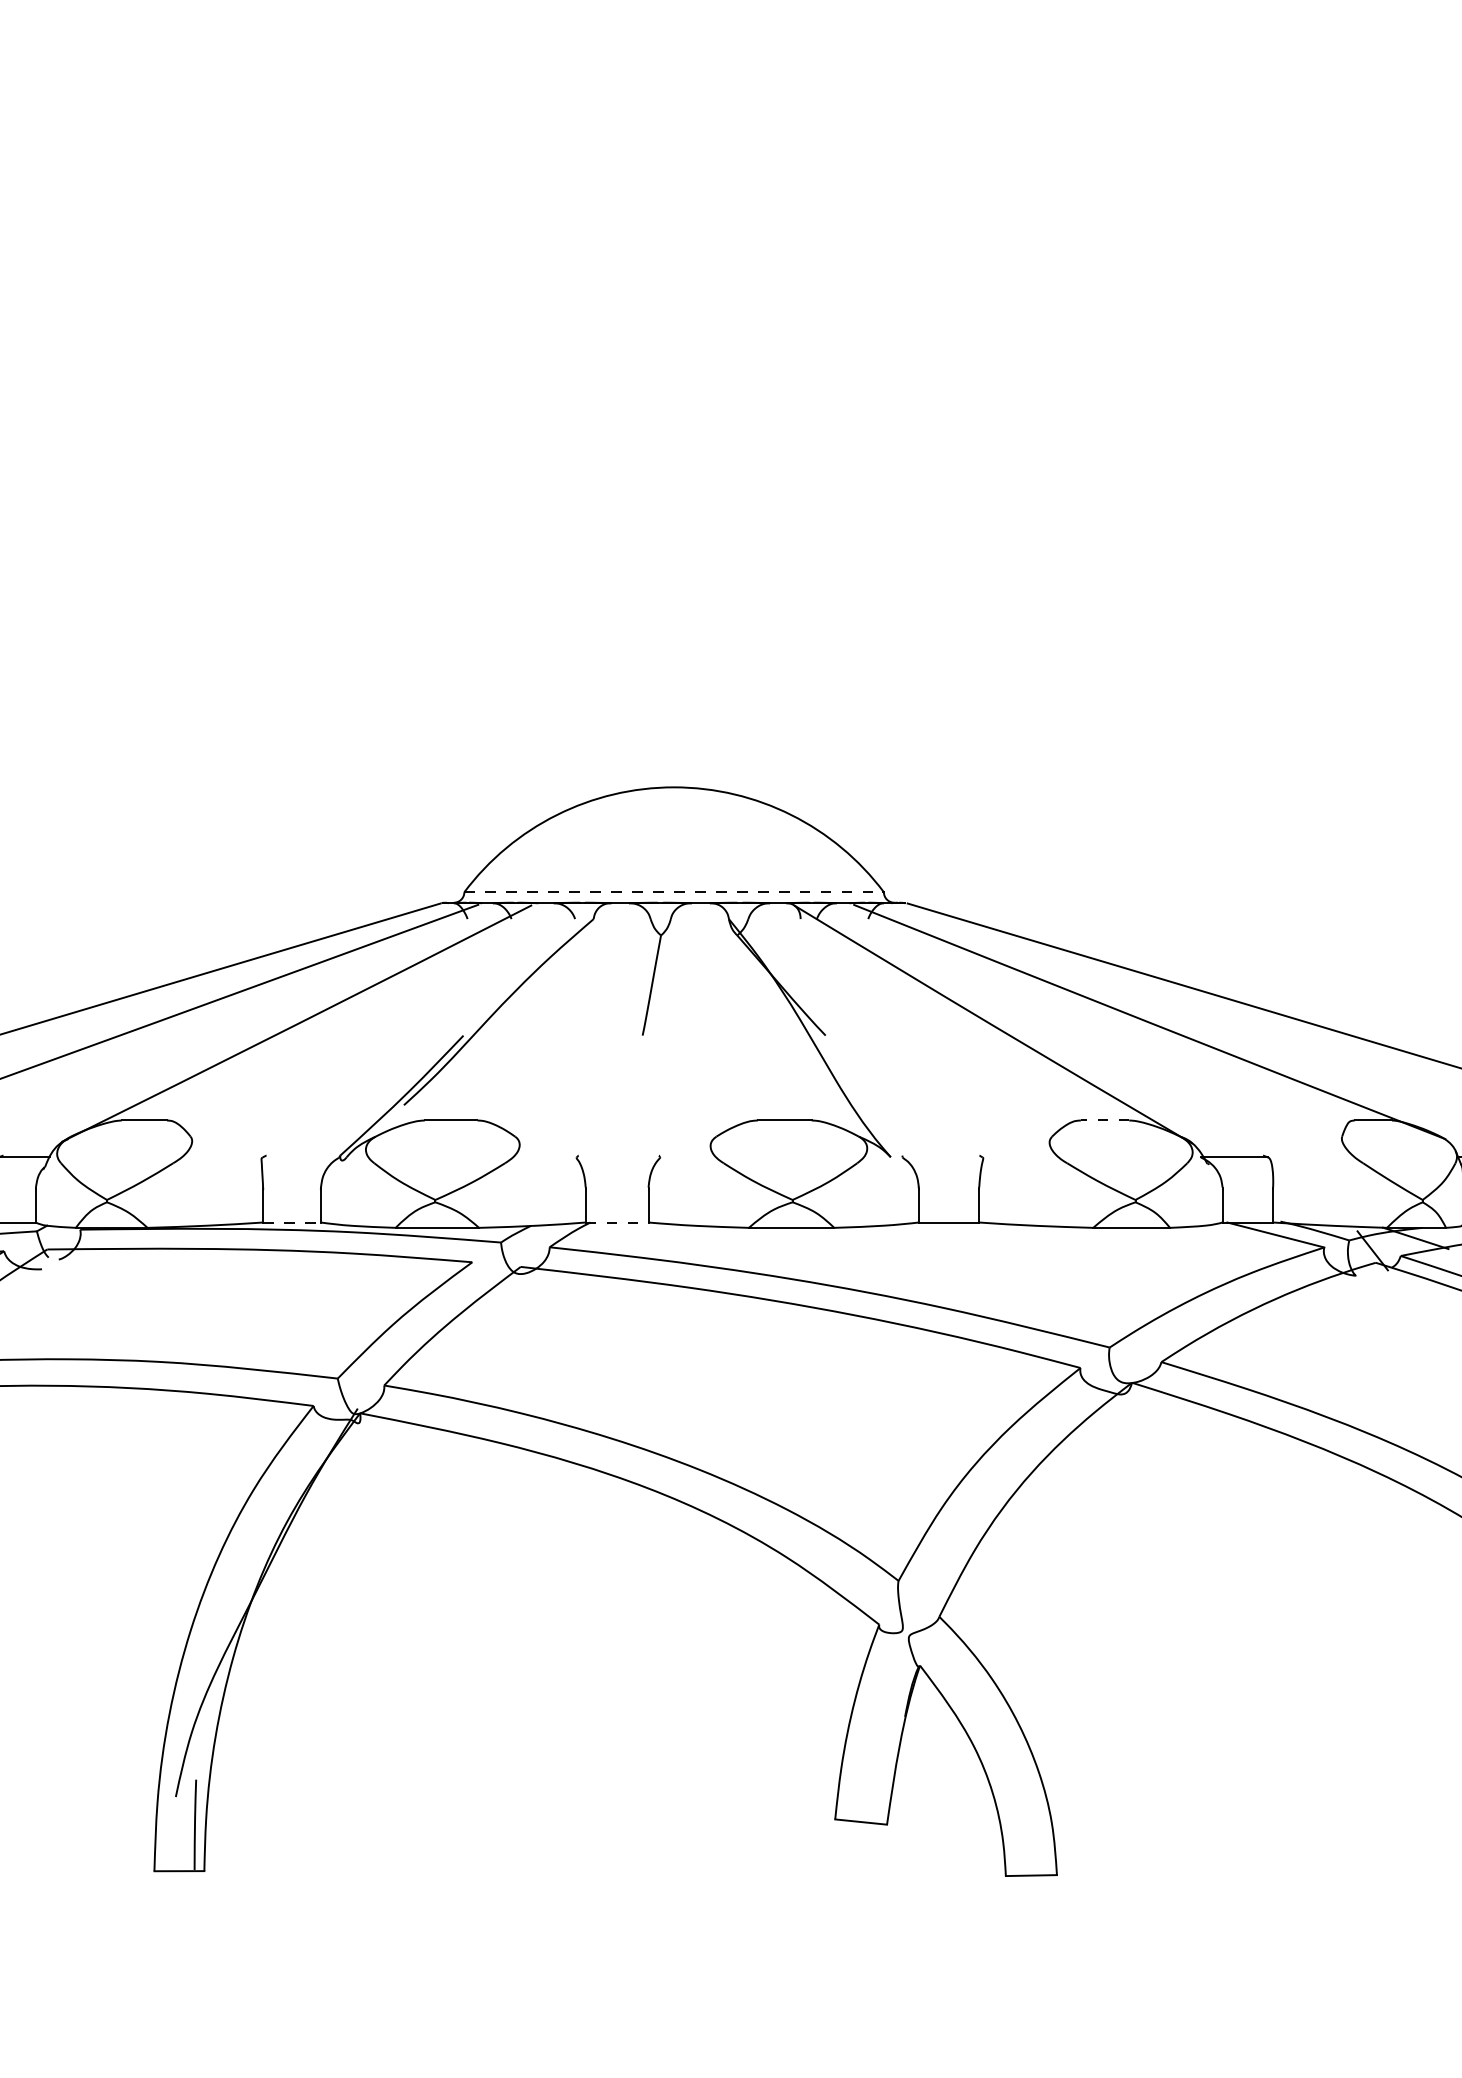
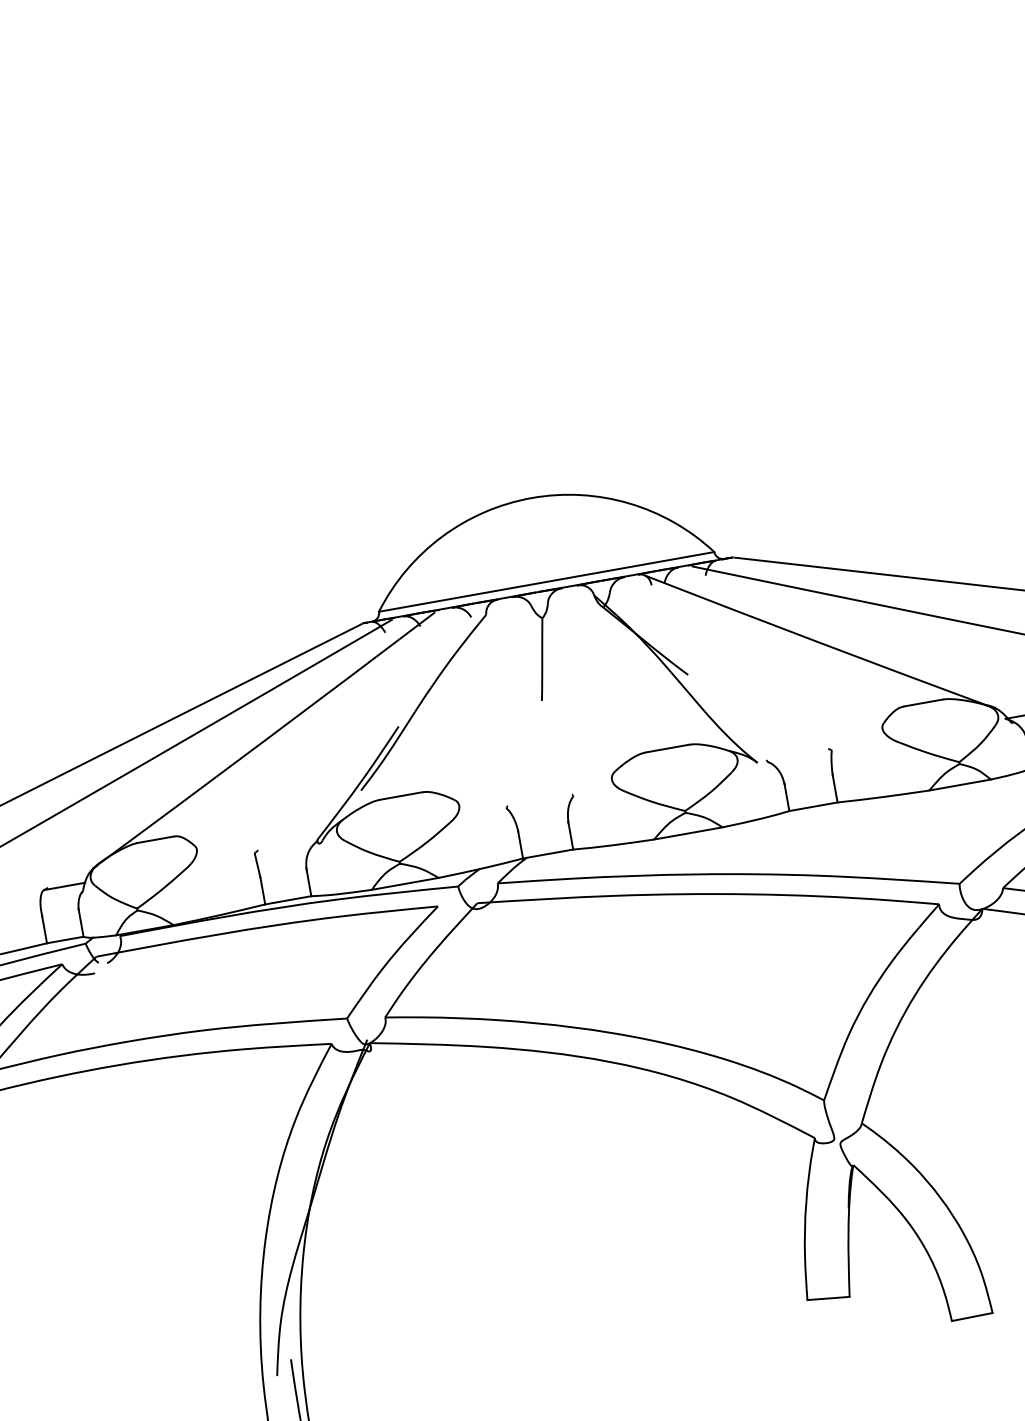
line: (673, 892) -> (546, 582), dashed -> solid
line: (1104, 1120) -> (923, 703), dashed -> solid
line: (292, 1222) -> (288, 900), dashed -> solid
line: (617, 1222) -> (548, 853), dashed -> solid

